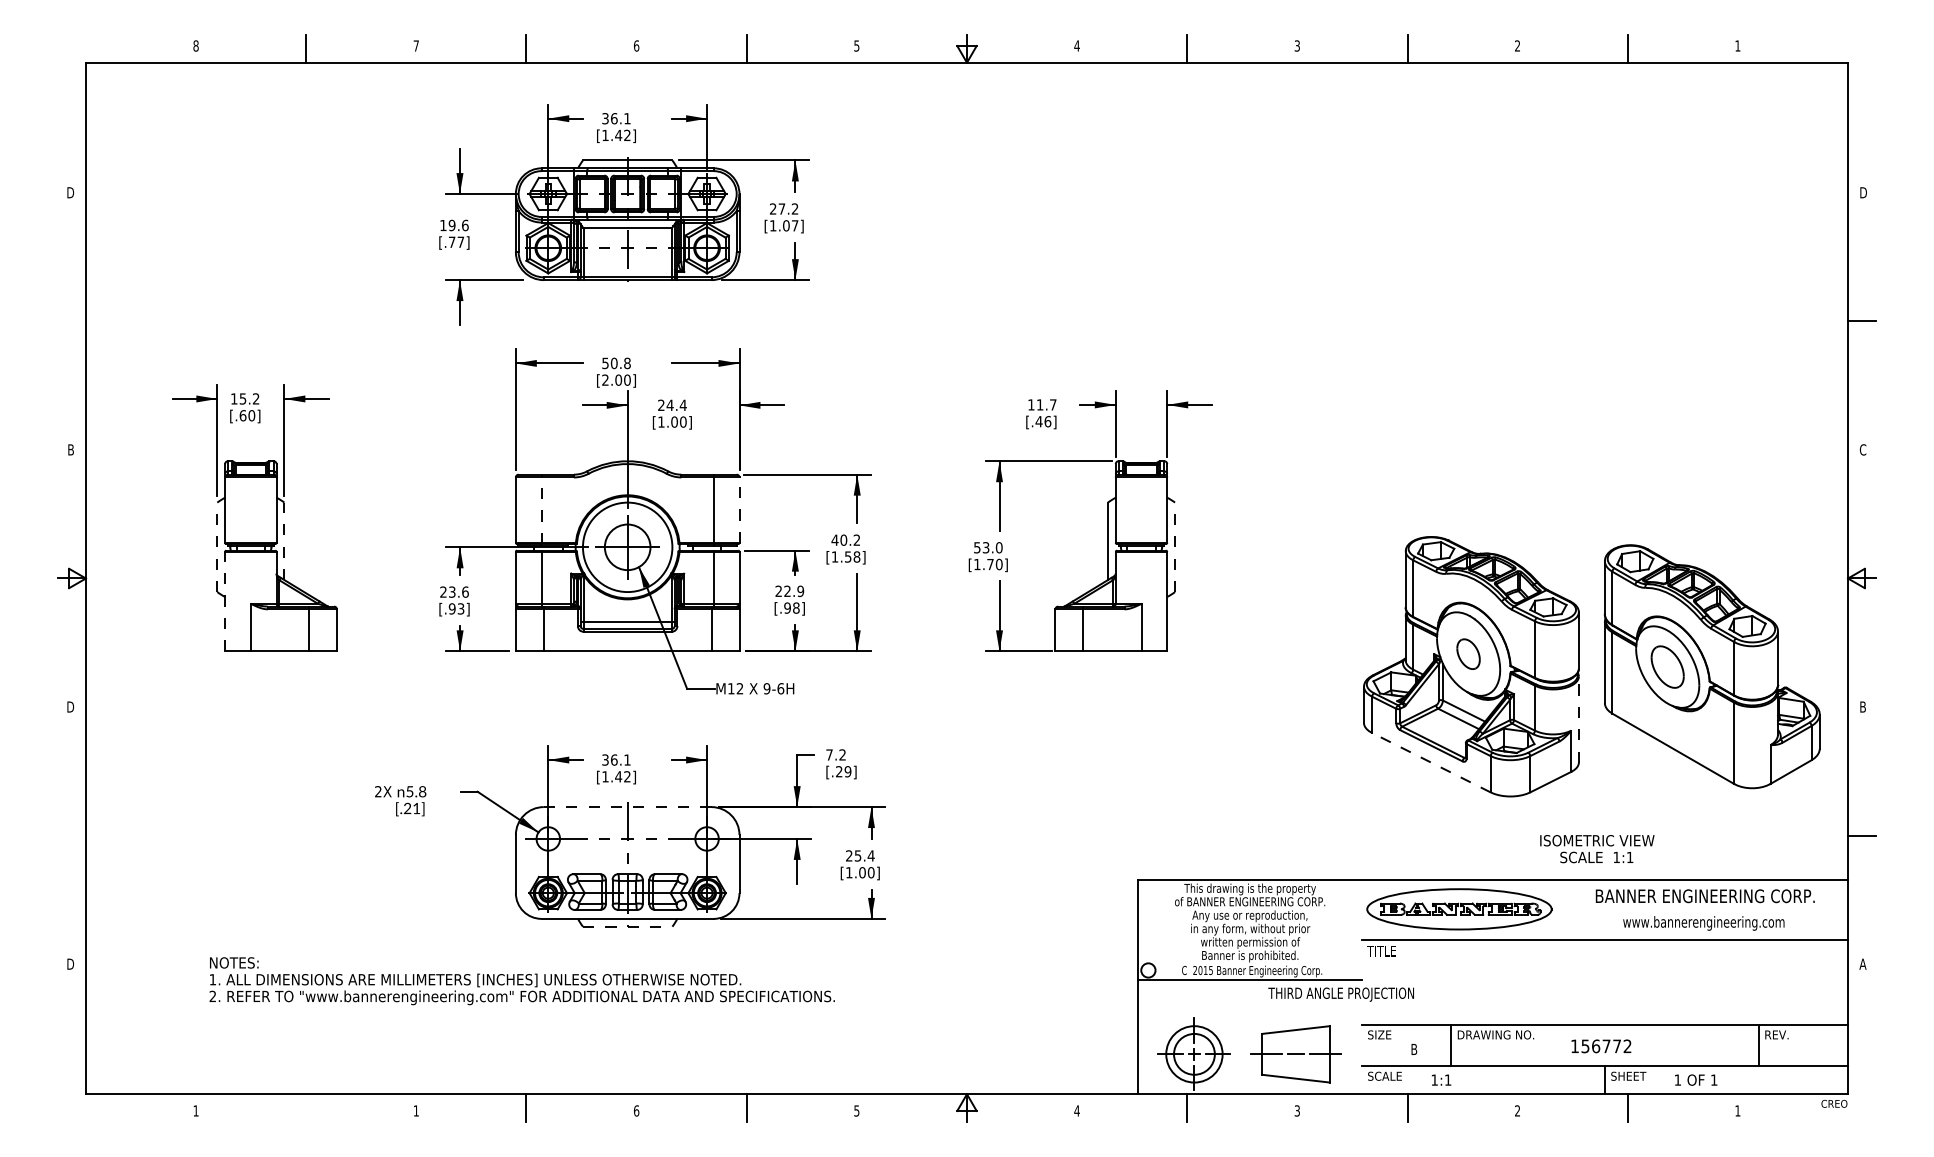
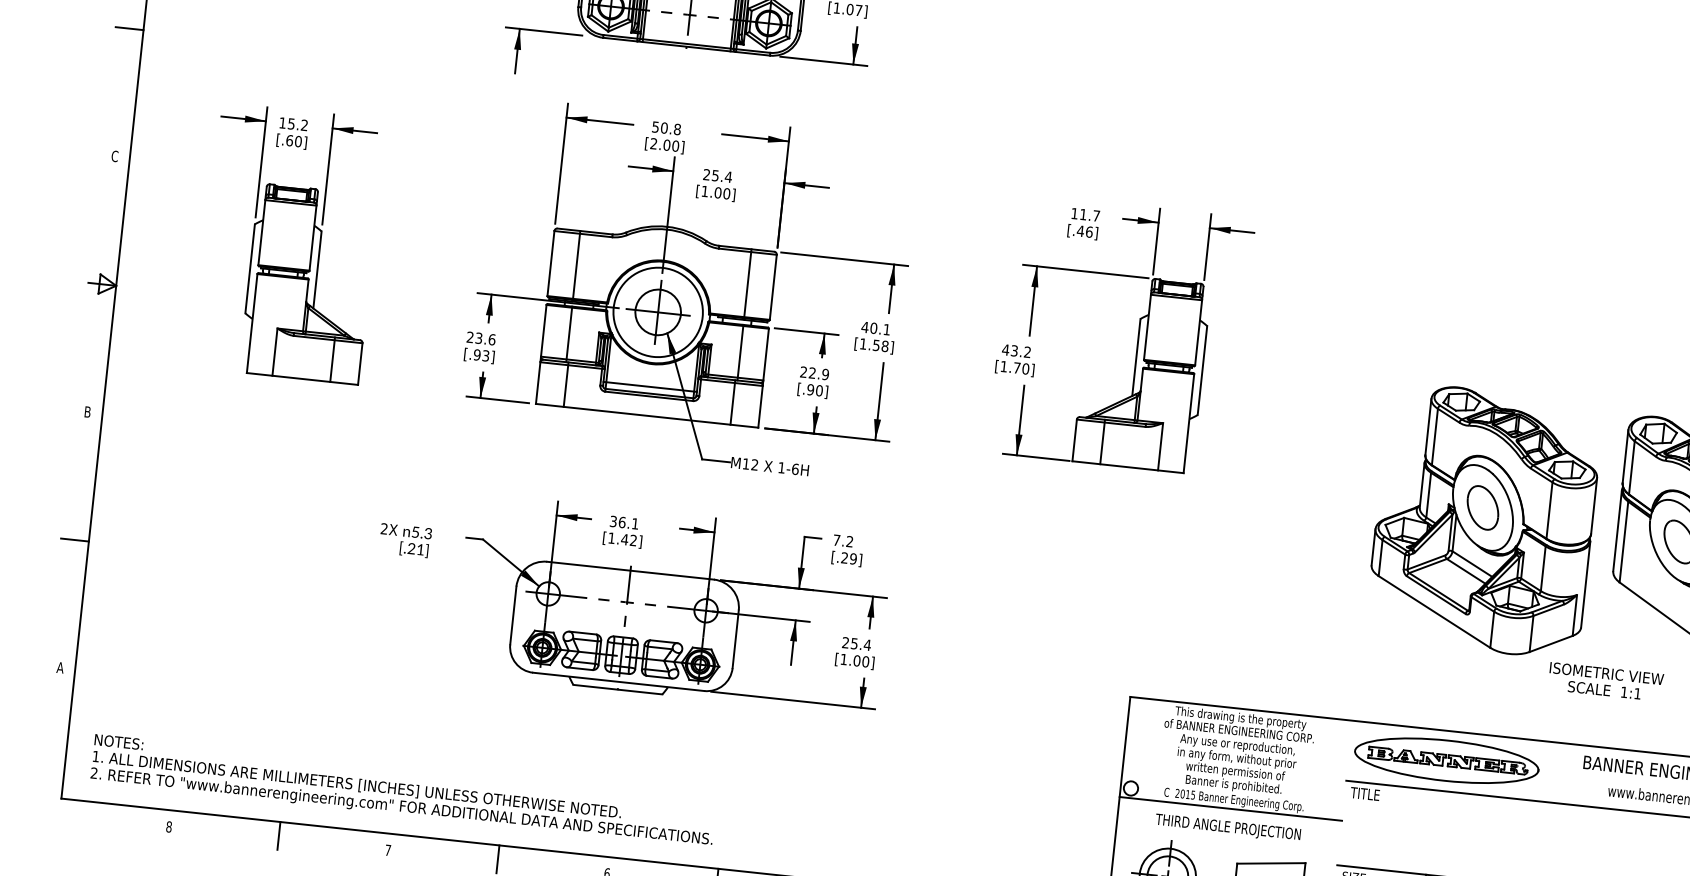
line: (71, 321) -> (129, 28), added
text: (669, 405) -> (714, 175), 24.4 -> 25.4
text: (70, 449) -> (114, 155), B -> C
line: (541, 509) -> (576, 265), dashed -> solid
line: (739, 510) -> (773, 287), dashed -> solid
text: (856, 539) -> (886, 328), 40.2 -> 40.1
line: (284, 541) -> (317, 270), dashed -> solid
line: (217, 547) -> (250, 268), dashed -> solid
text: (987, 547) -> (1015, 350), 53.0 -> 43.2
line: (1175, 547) -> (1202, 370), dashed -> solid
line: (225, 601) -> (252, 323), dashed -> solid
text: (796, 607) -> (819, 390), [.98] -> [.90]
part: (1468, 654) -> (1482, 508), size x1.43
text: (766, 688) -> (781, 467), 9-6H -> 1-6H
text: (70, 706) -> (87, 411), D -> B
line: (1578, 719) -> (1585, 584), dashed -> solid
line: (1430, 762) -> (1433, 611), dashed -> solid
text: (422, 791) -> (428, 533), 5.8 -> 5.3
line: (627, 807) -> (630, 571), dashed -> solid
line: (71, 835) -> (74, 539), added
text: (1597, 849) -> (1606, 682), moved
line: (627, 926) -> (617, 689), dashed -> solid
text: (70, 963) -> (59, 667), D -> A
text: (521, 981) -> (402, 791), moved
text: (1340, 994) -> (1227, 827), moved
line: (306, 1108) -> (279, 836), added
text: (195, 1110) -> (168, 826), 1 -> 8
text: (415, 1110) -> (387, 849), 1 -> 7

